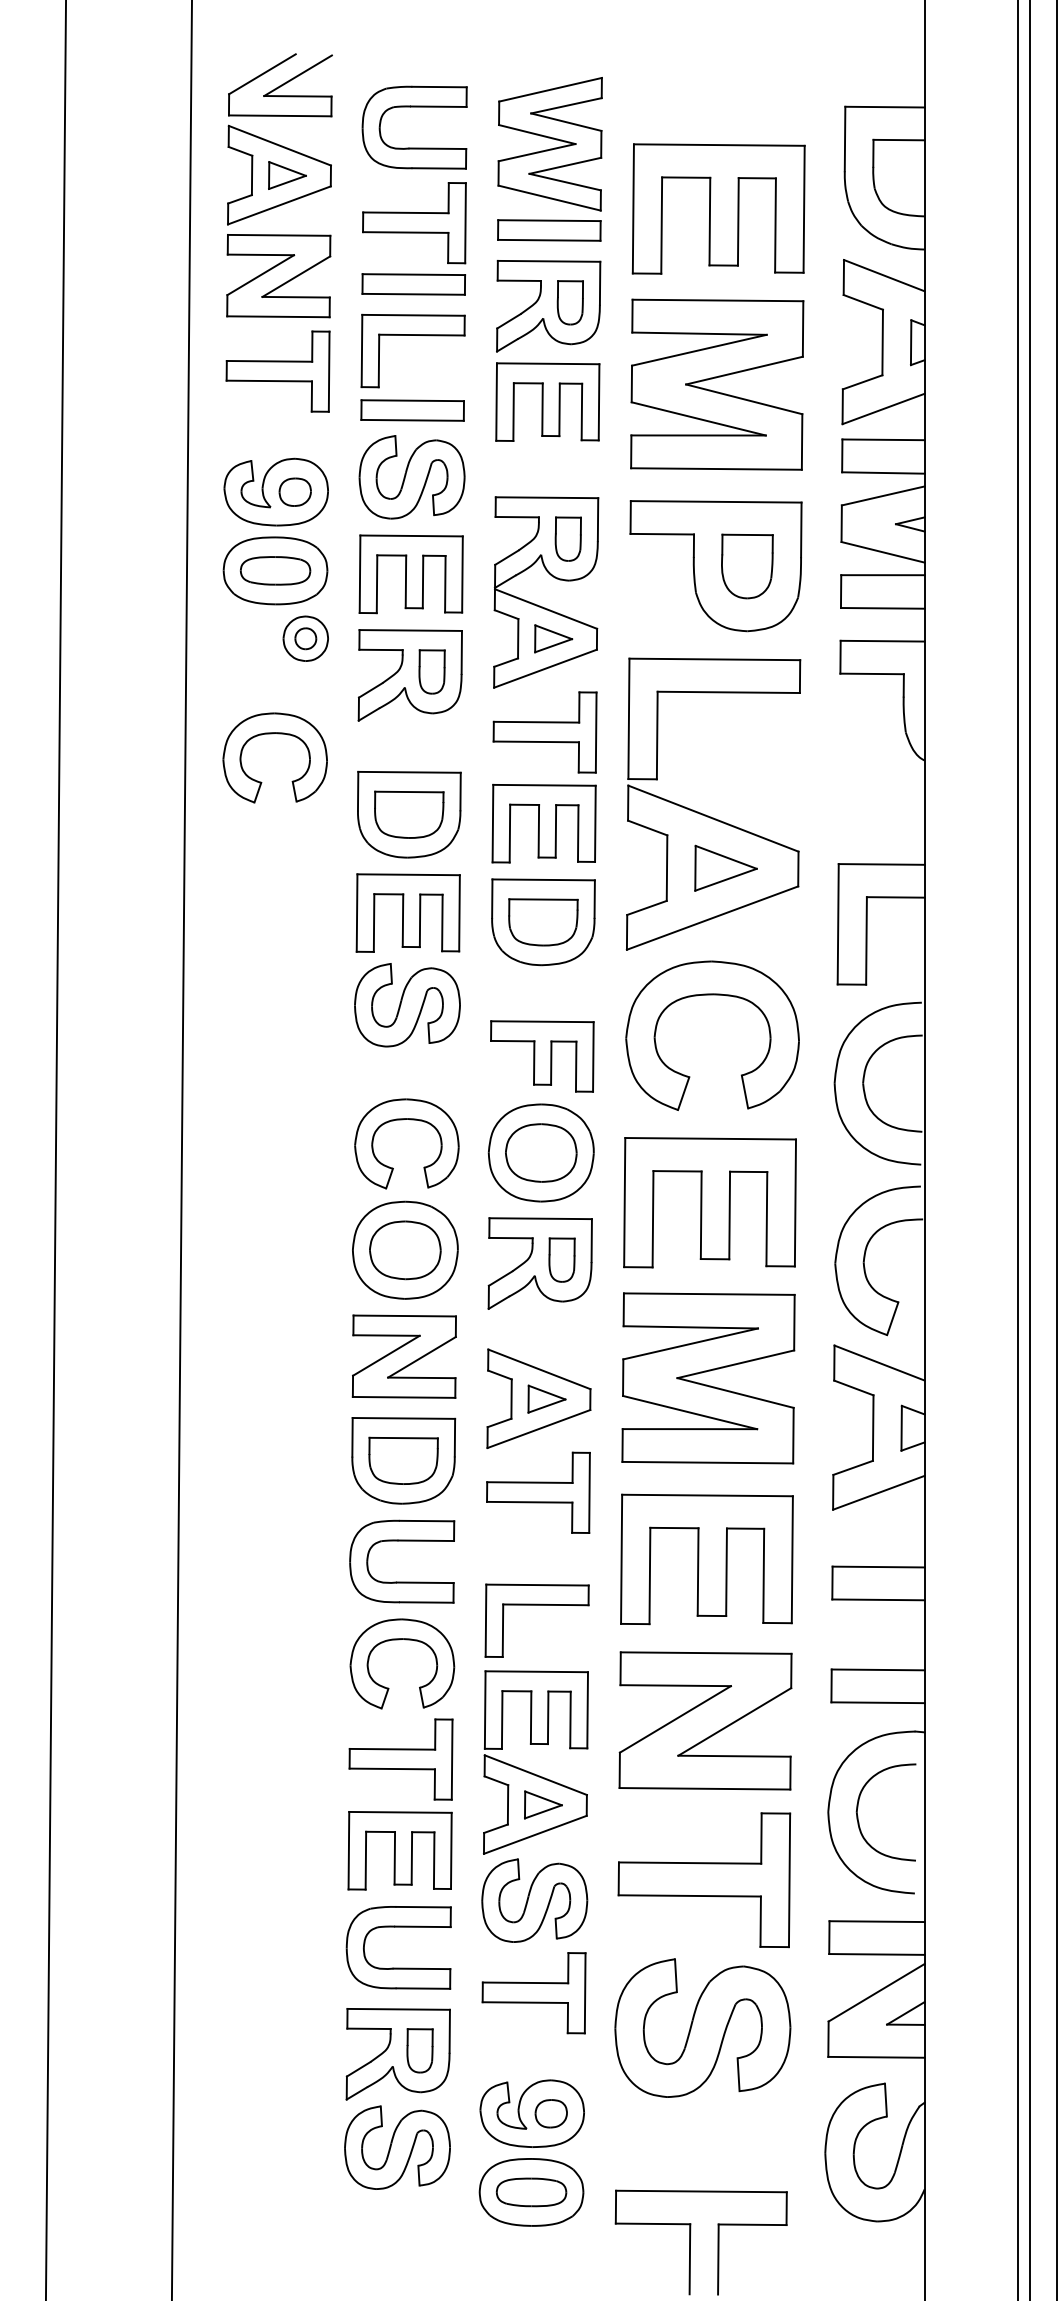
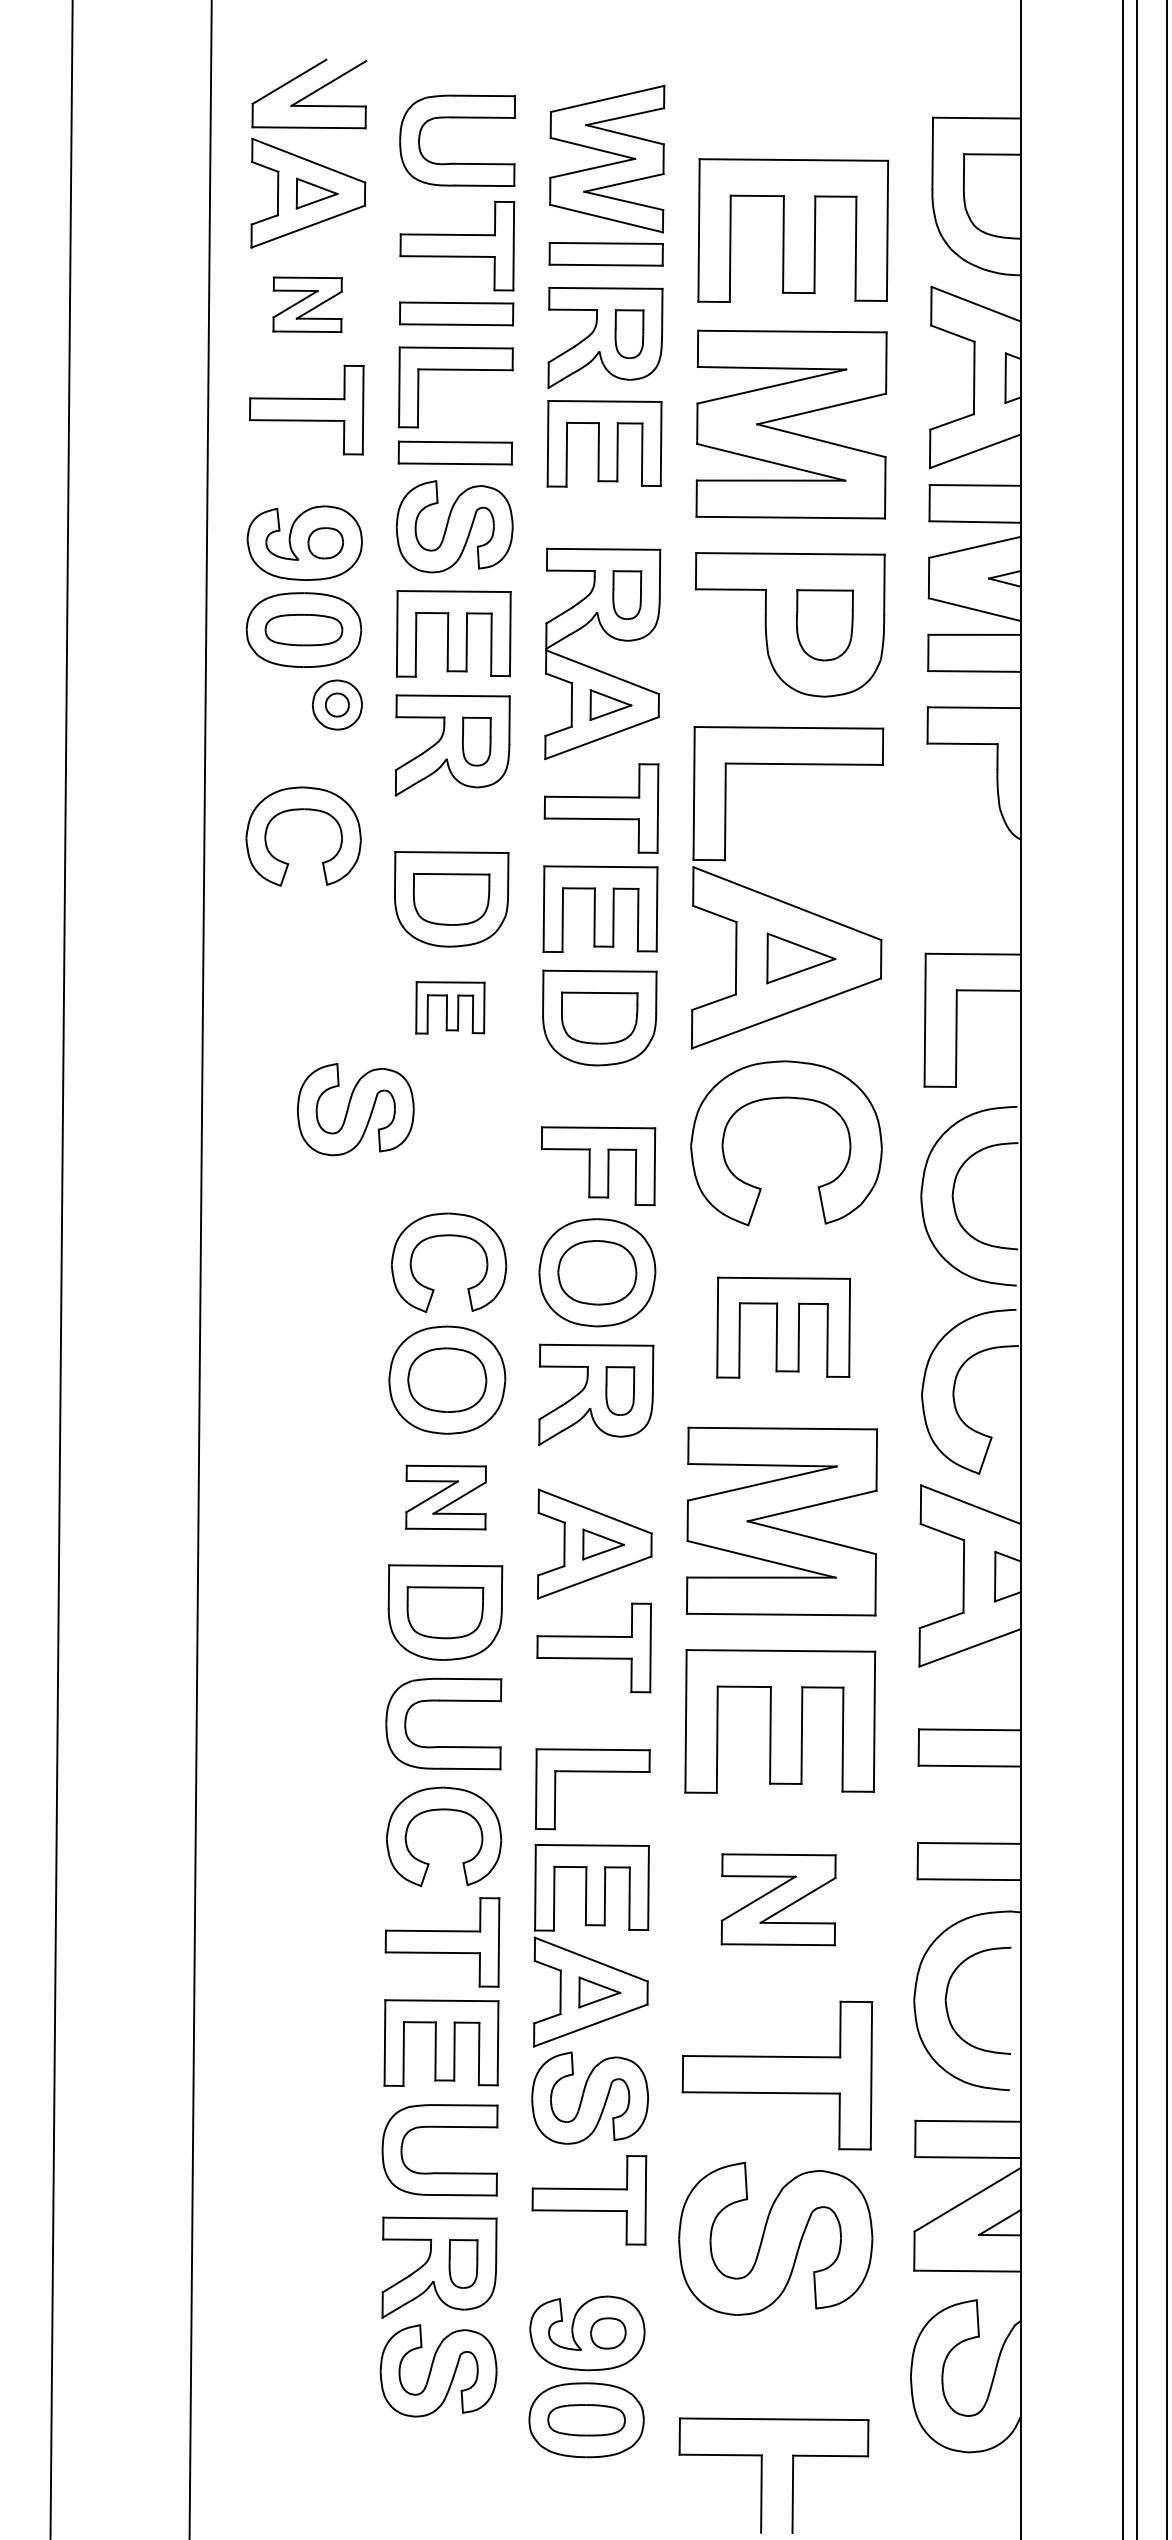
part: (278, 276) -> (307, 305), size x0.6
part: (407, 912) -> (449, 1007), size x0.6
part: (407, 1005) -> (355, 1109), moved
part: (709, 1202) -> (783, 1327), size x0.7
part: (403, 1356) -> (445, 1497), size x0.7
part: (705, 1720) -> (778, 1899), size x0.6

